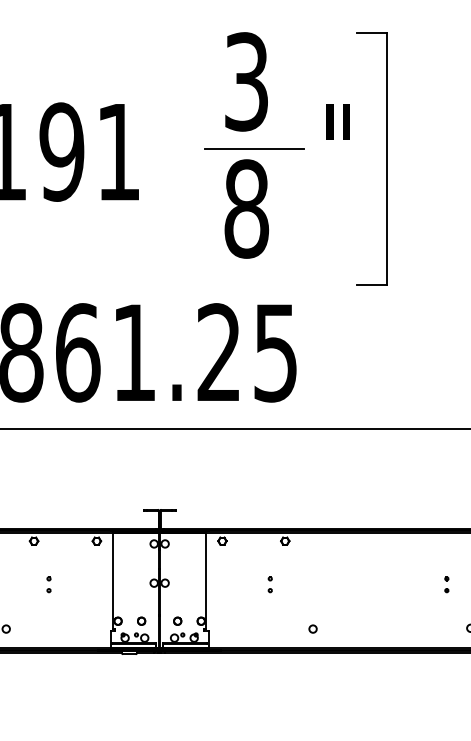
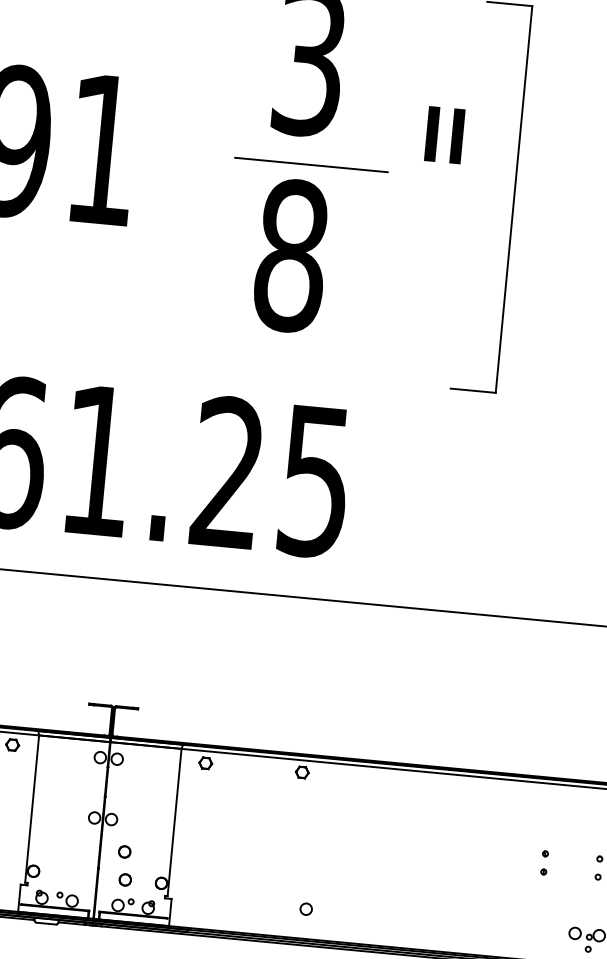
part: (269, 584) -> (271, 836), removed
part: (141, 620) -> (124, 850), moved
circle: (312, 628) -> (305, 908), moved

